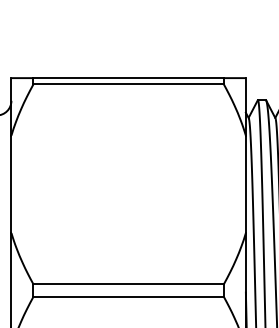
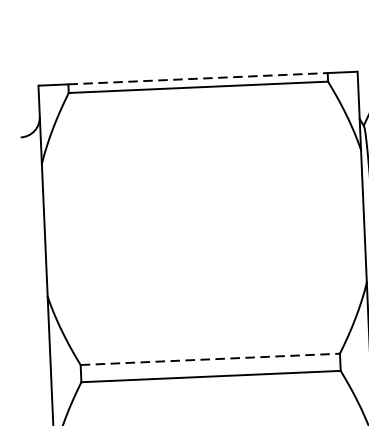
line: (129, 78) -> (199, 79), solid -> dashed
line: (129, 284) -> (211, 359), solid -> dashed

